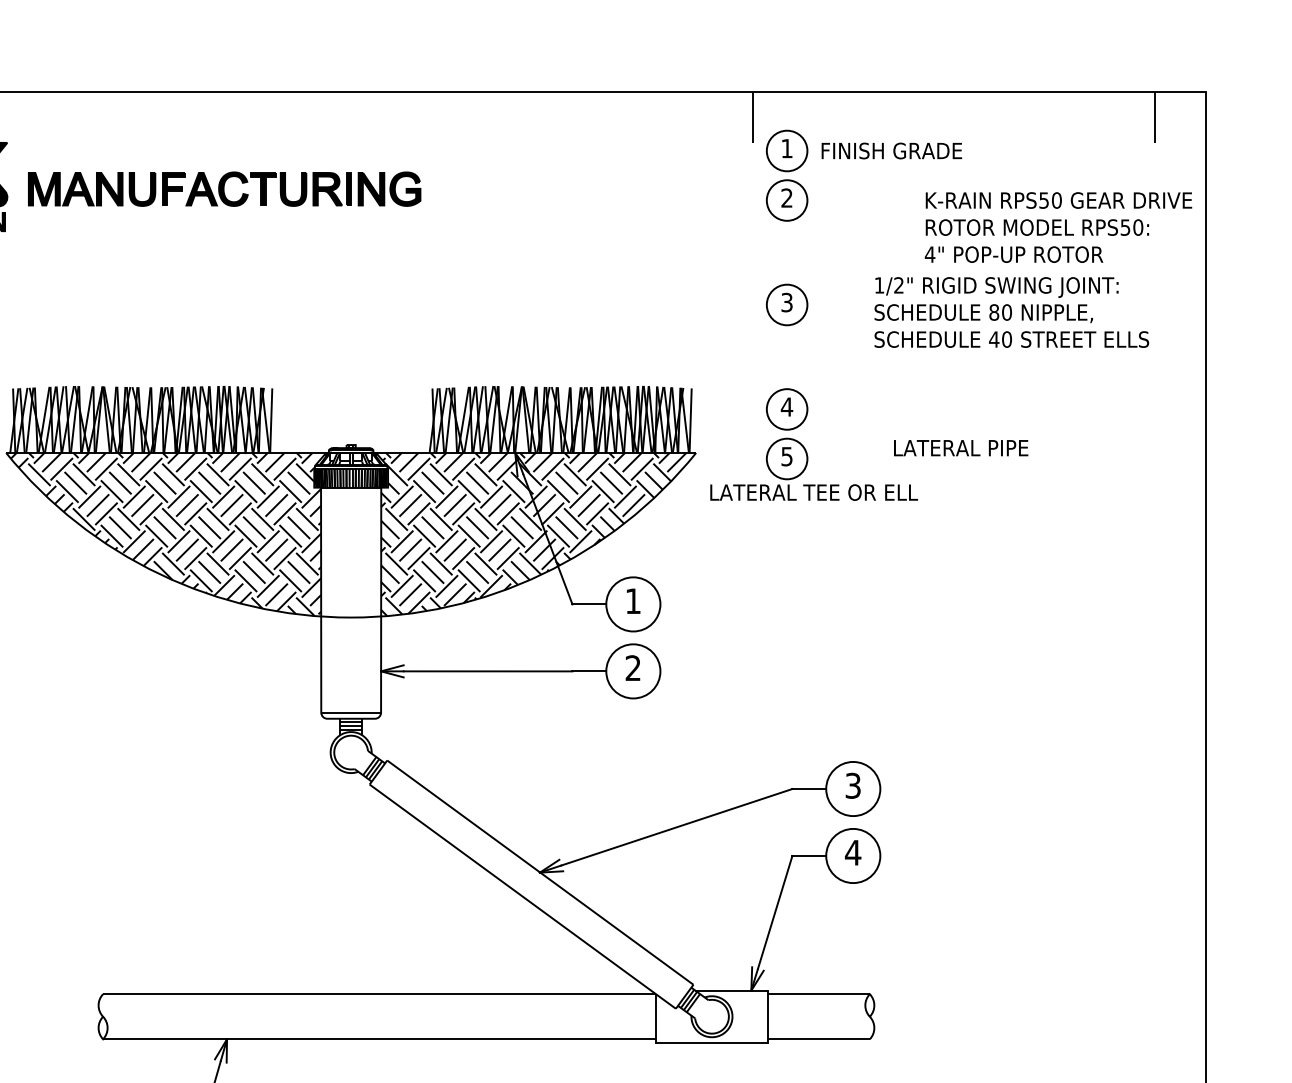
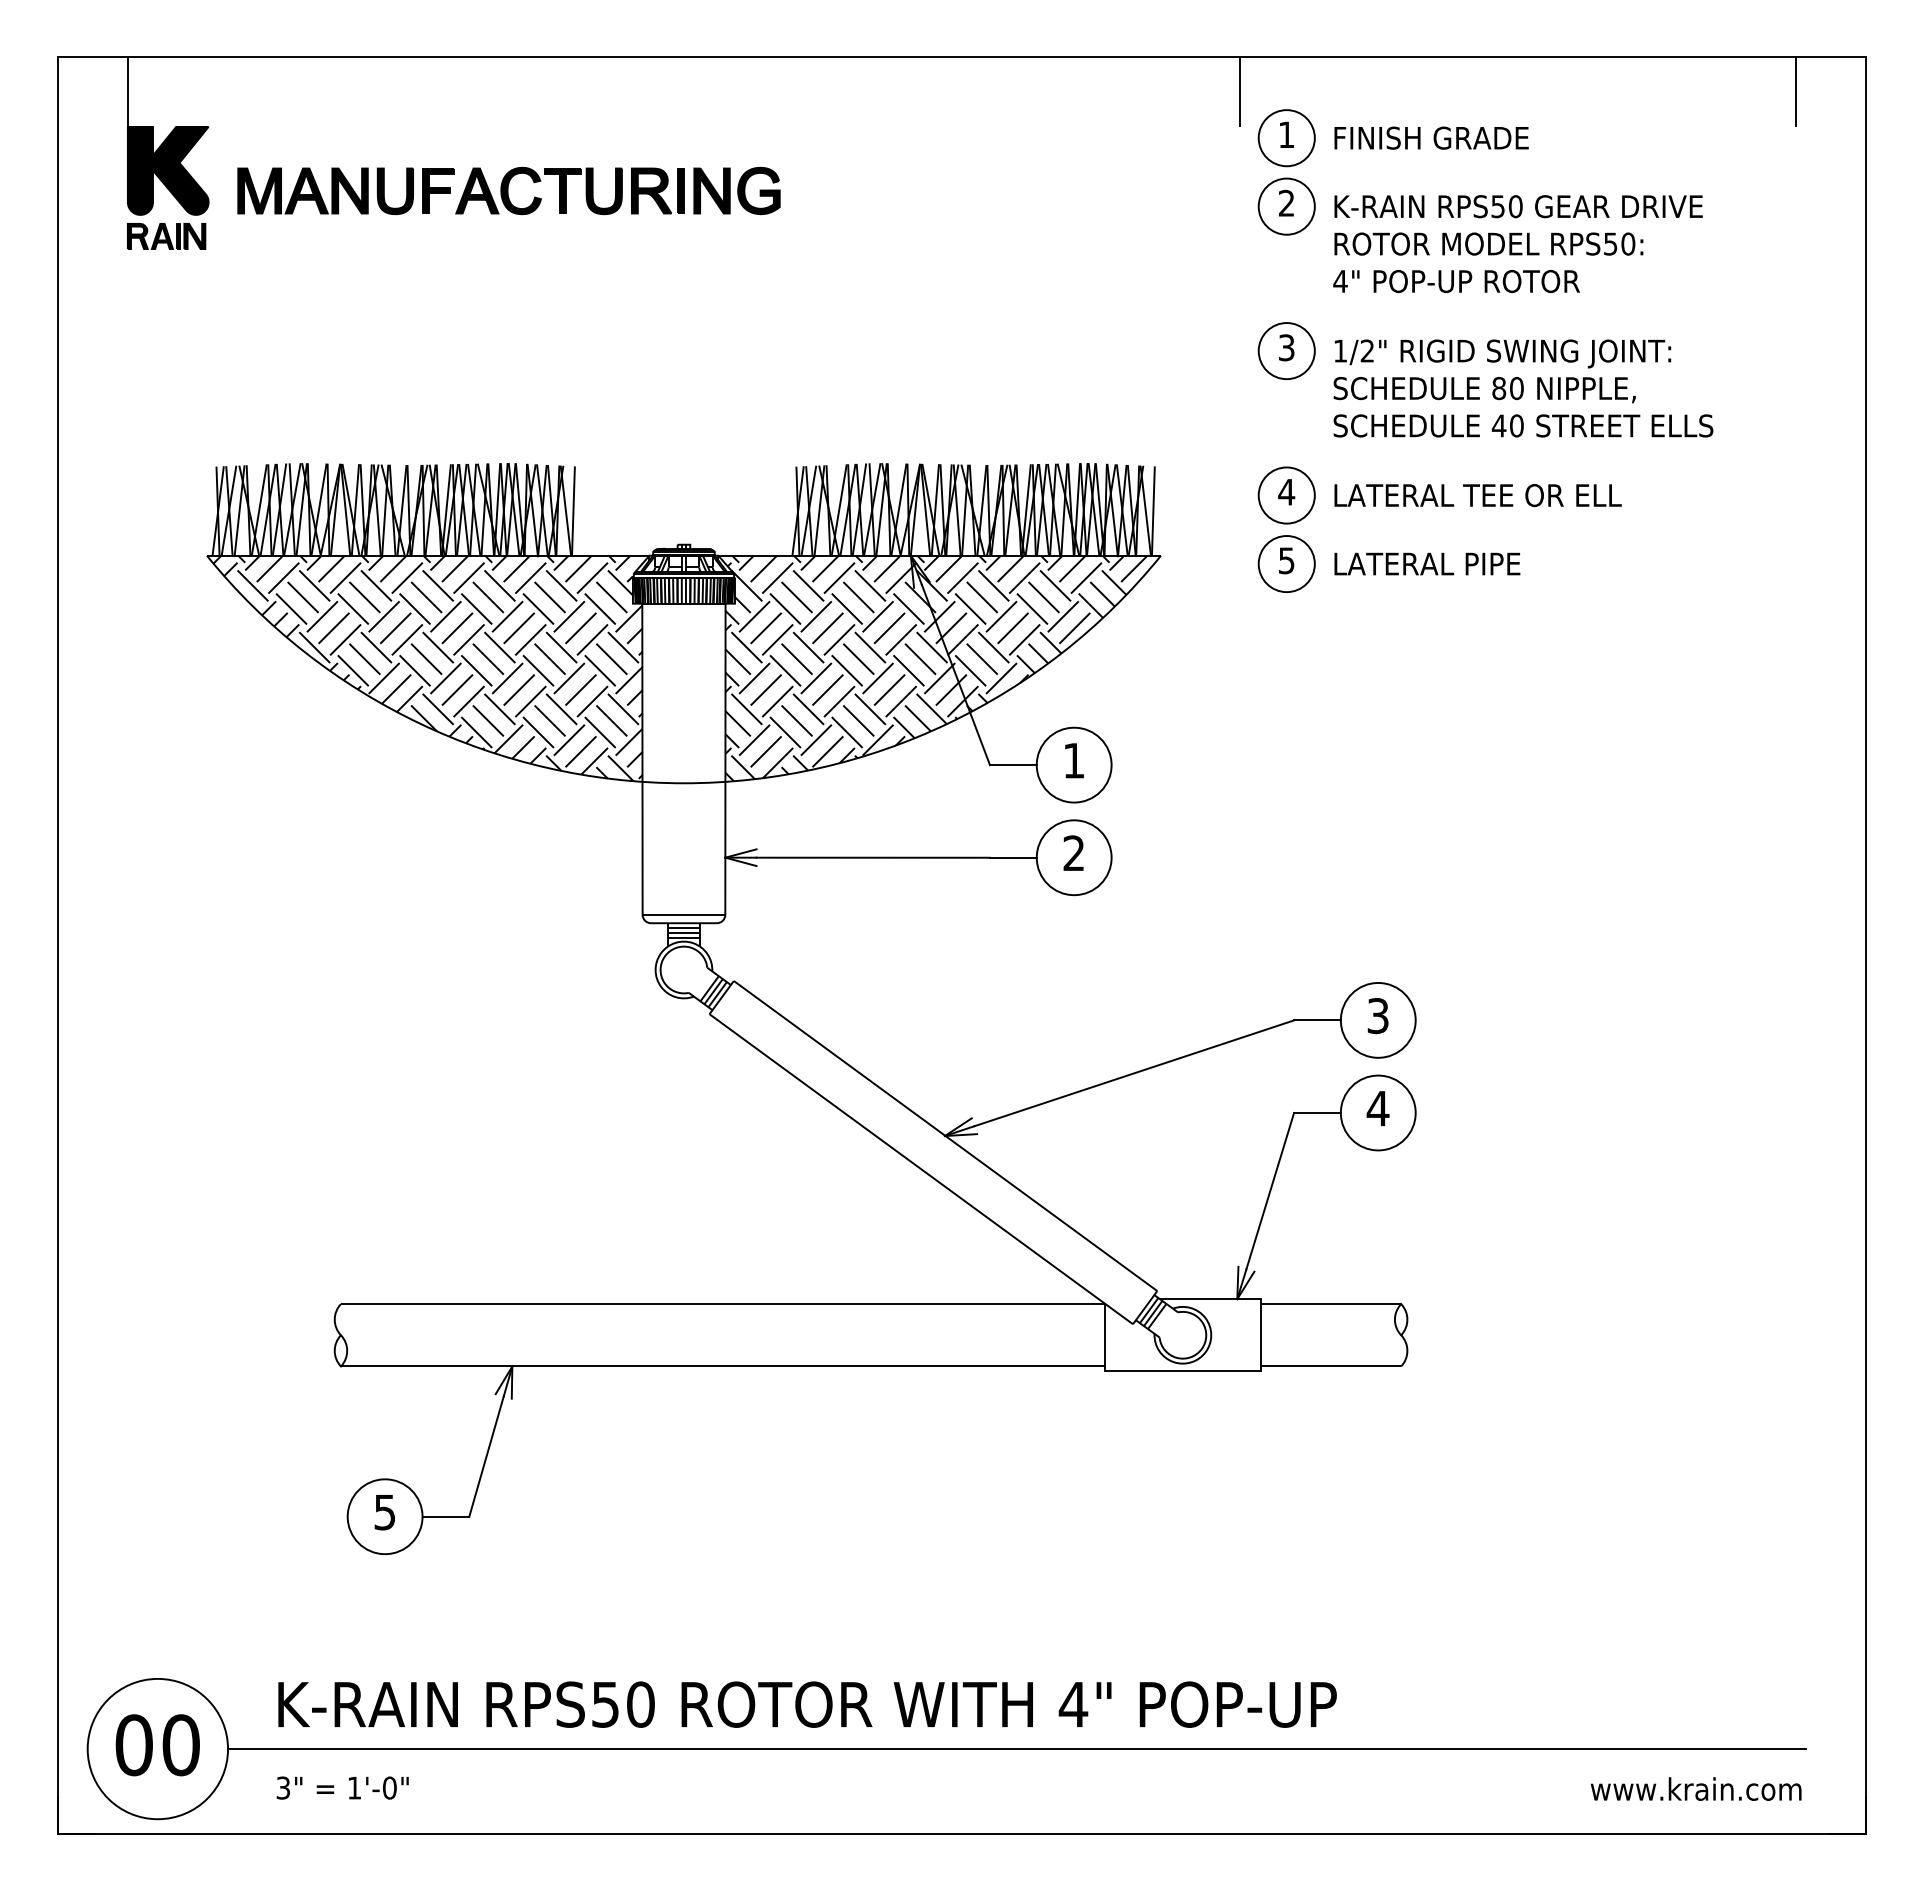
text: (1058, 227) -> (1517, 244), moved
text: (1011, 312) -> (1523, 388), moved
text: (961, 447) -> (1427, 563), moved
text: (813, 492) -> (1477, 495), moved

